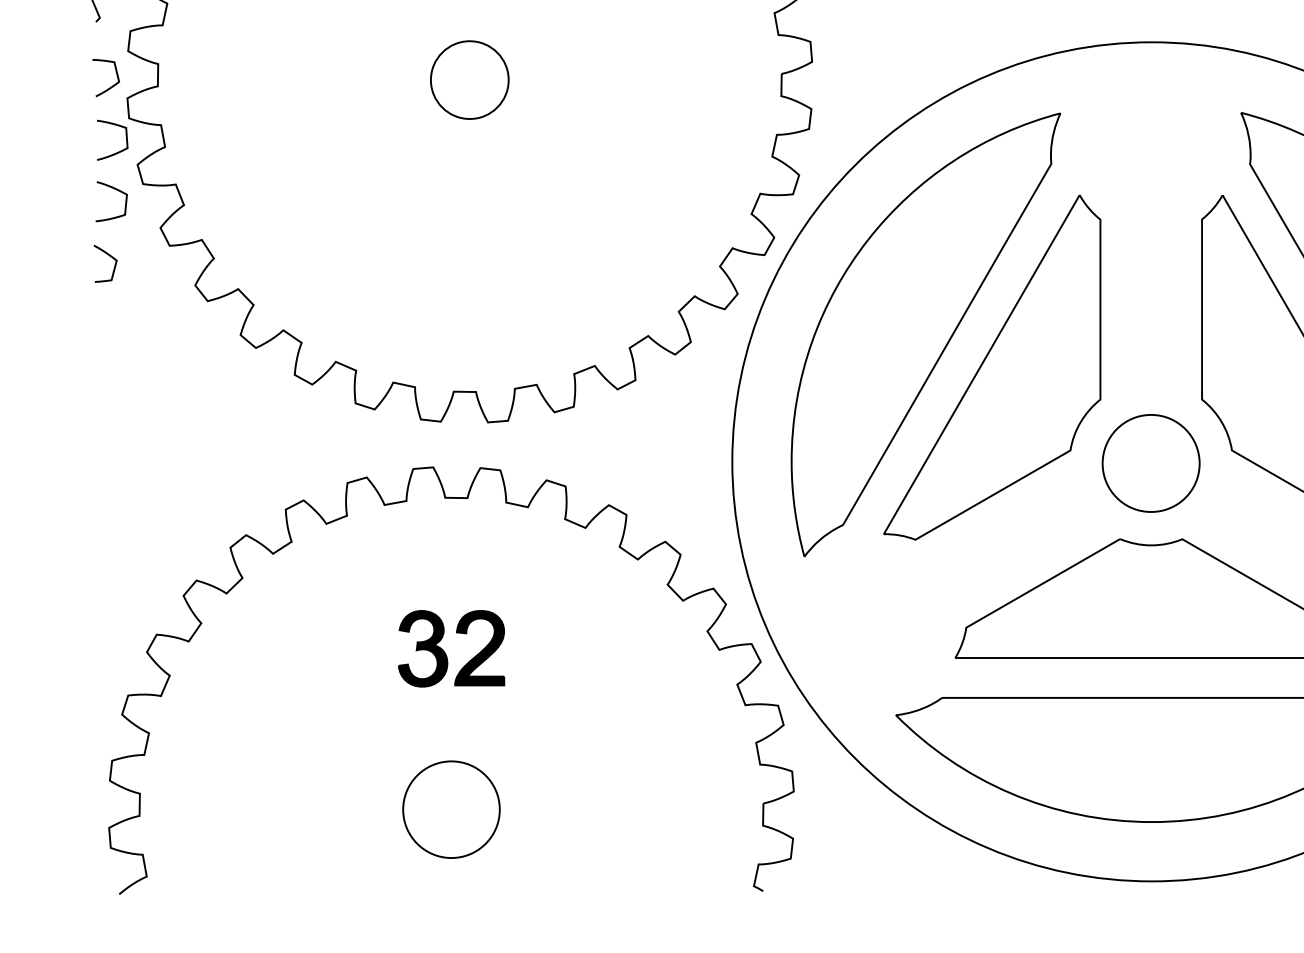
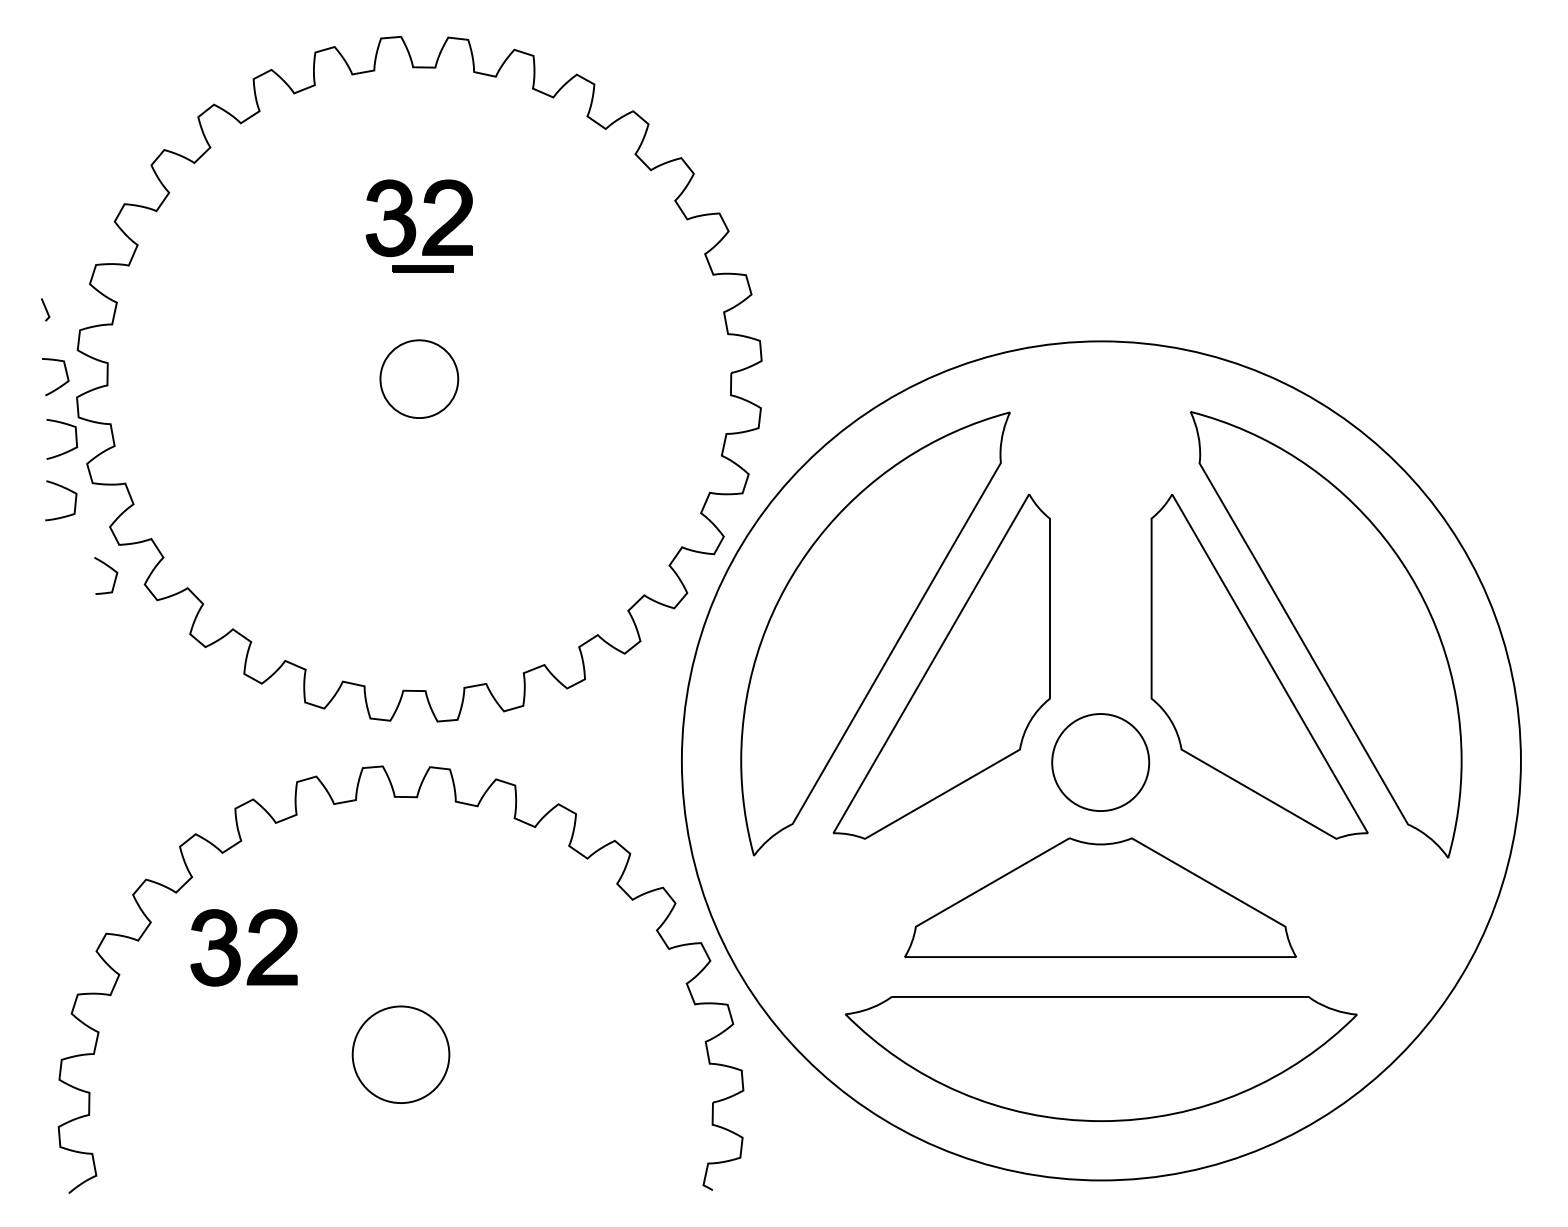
curve: (108, 256) -> (109, 568), moved
part: (444, 651) -> (237, 950), moved
part: (450, 809) -> (400, 1054), moved

